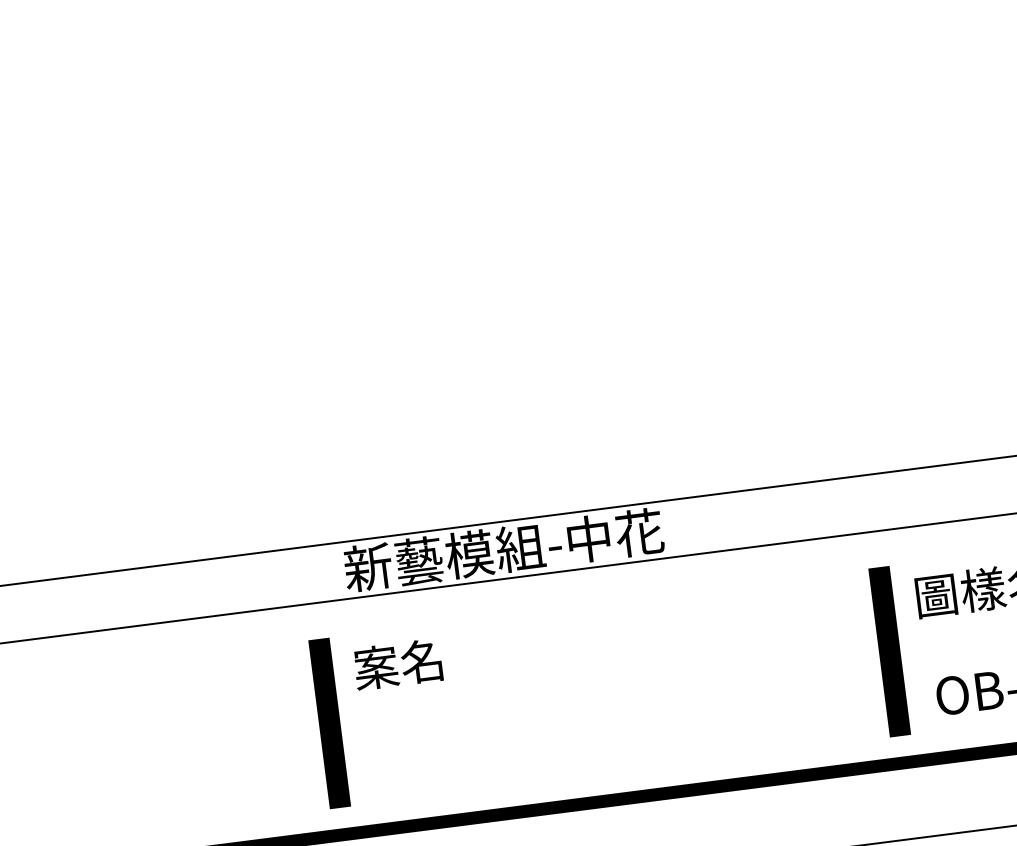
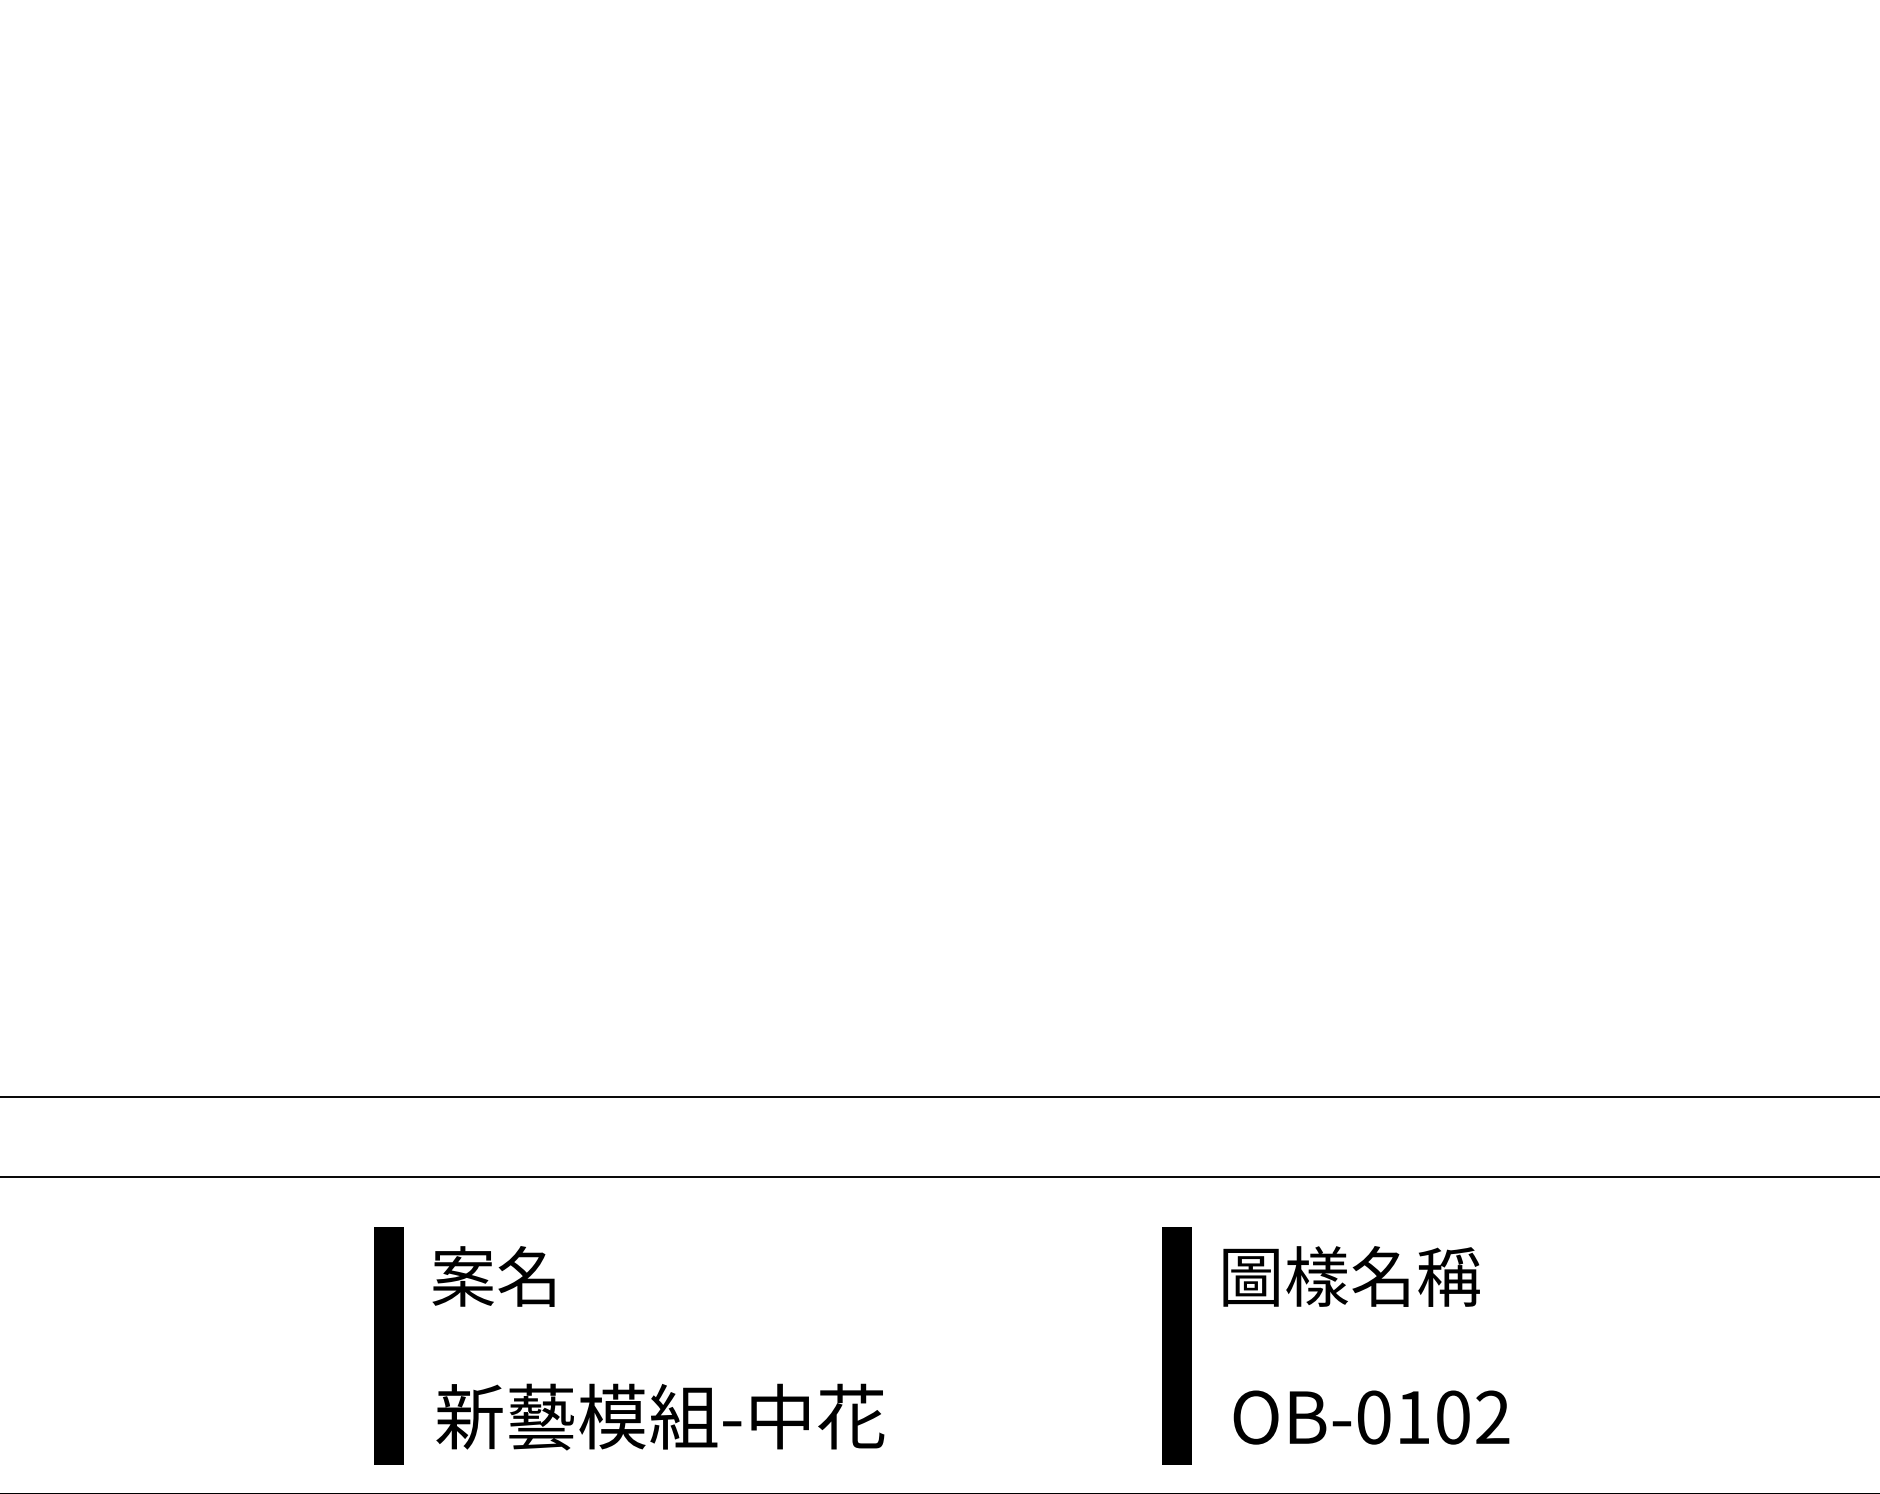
text: (503, 549) -> (660, 1416), moved

